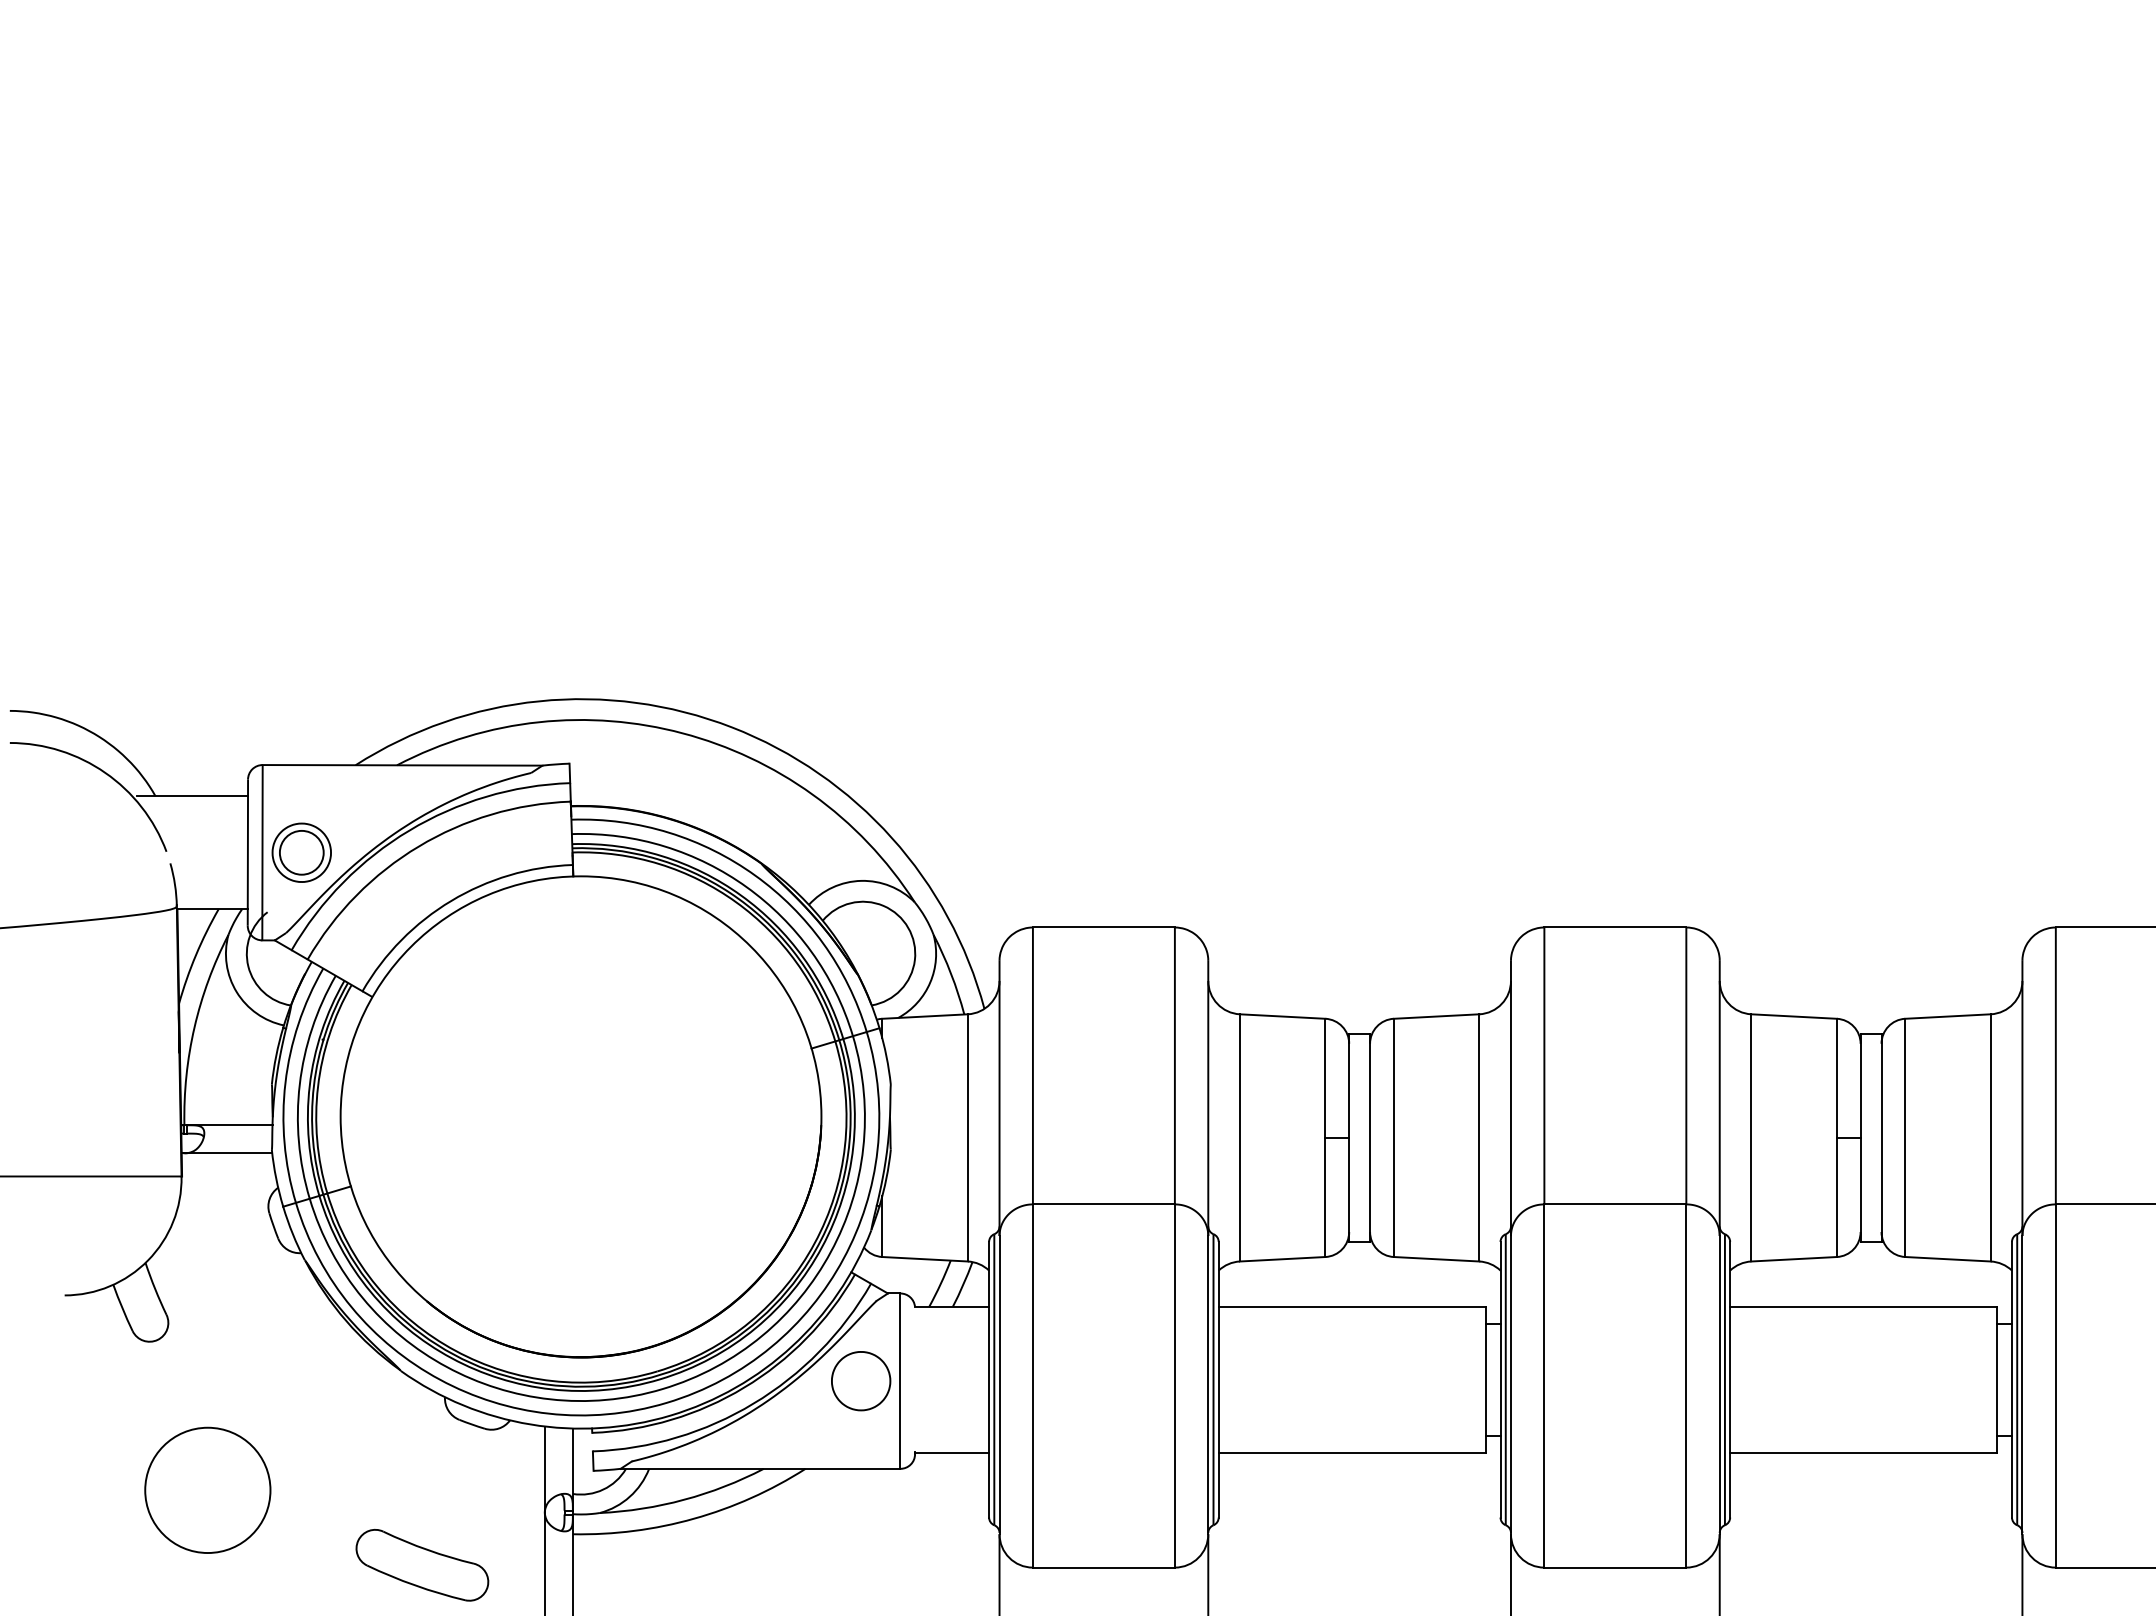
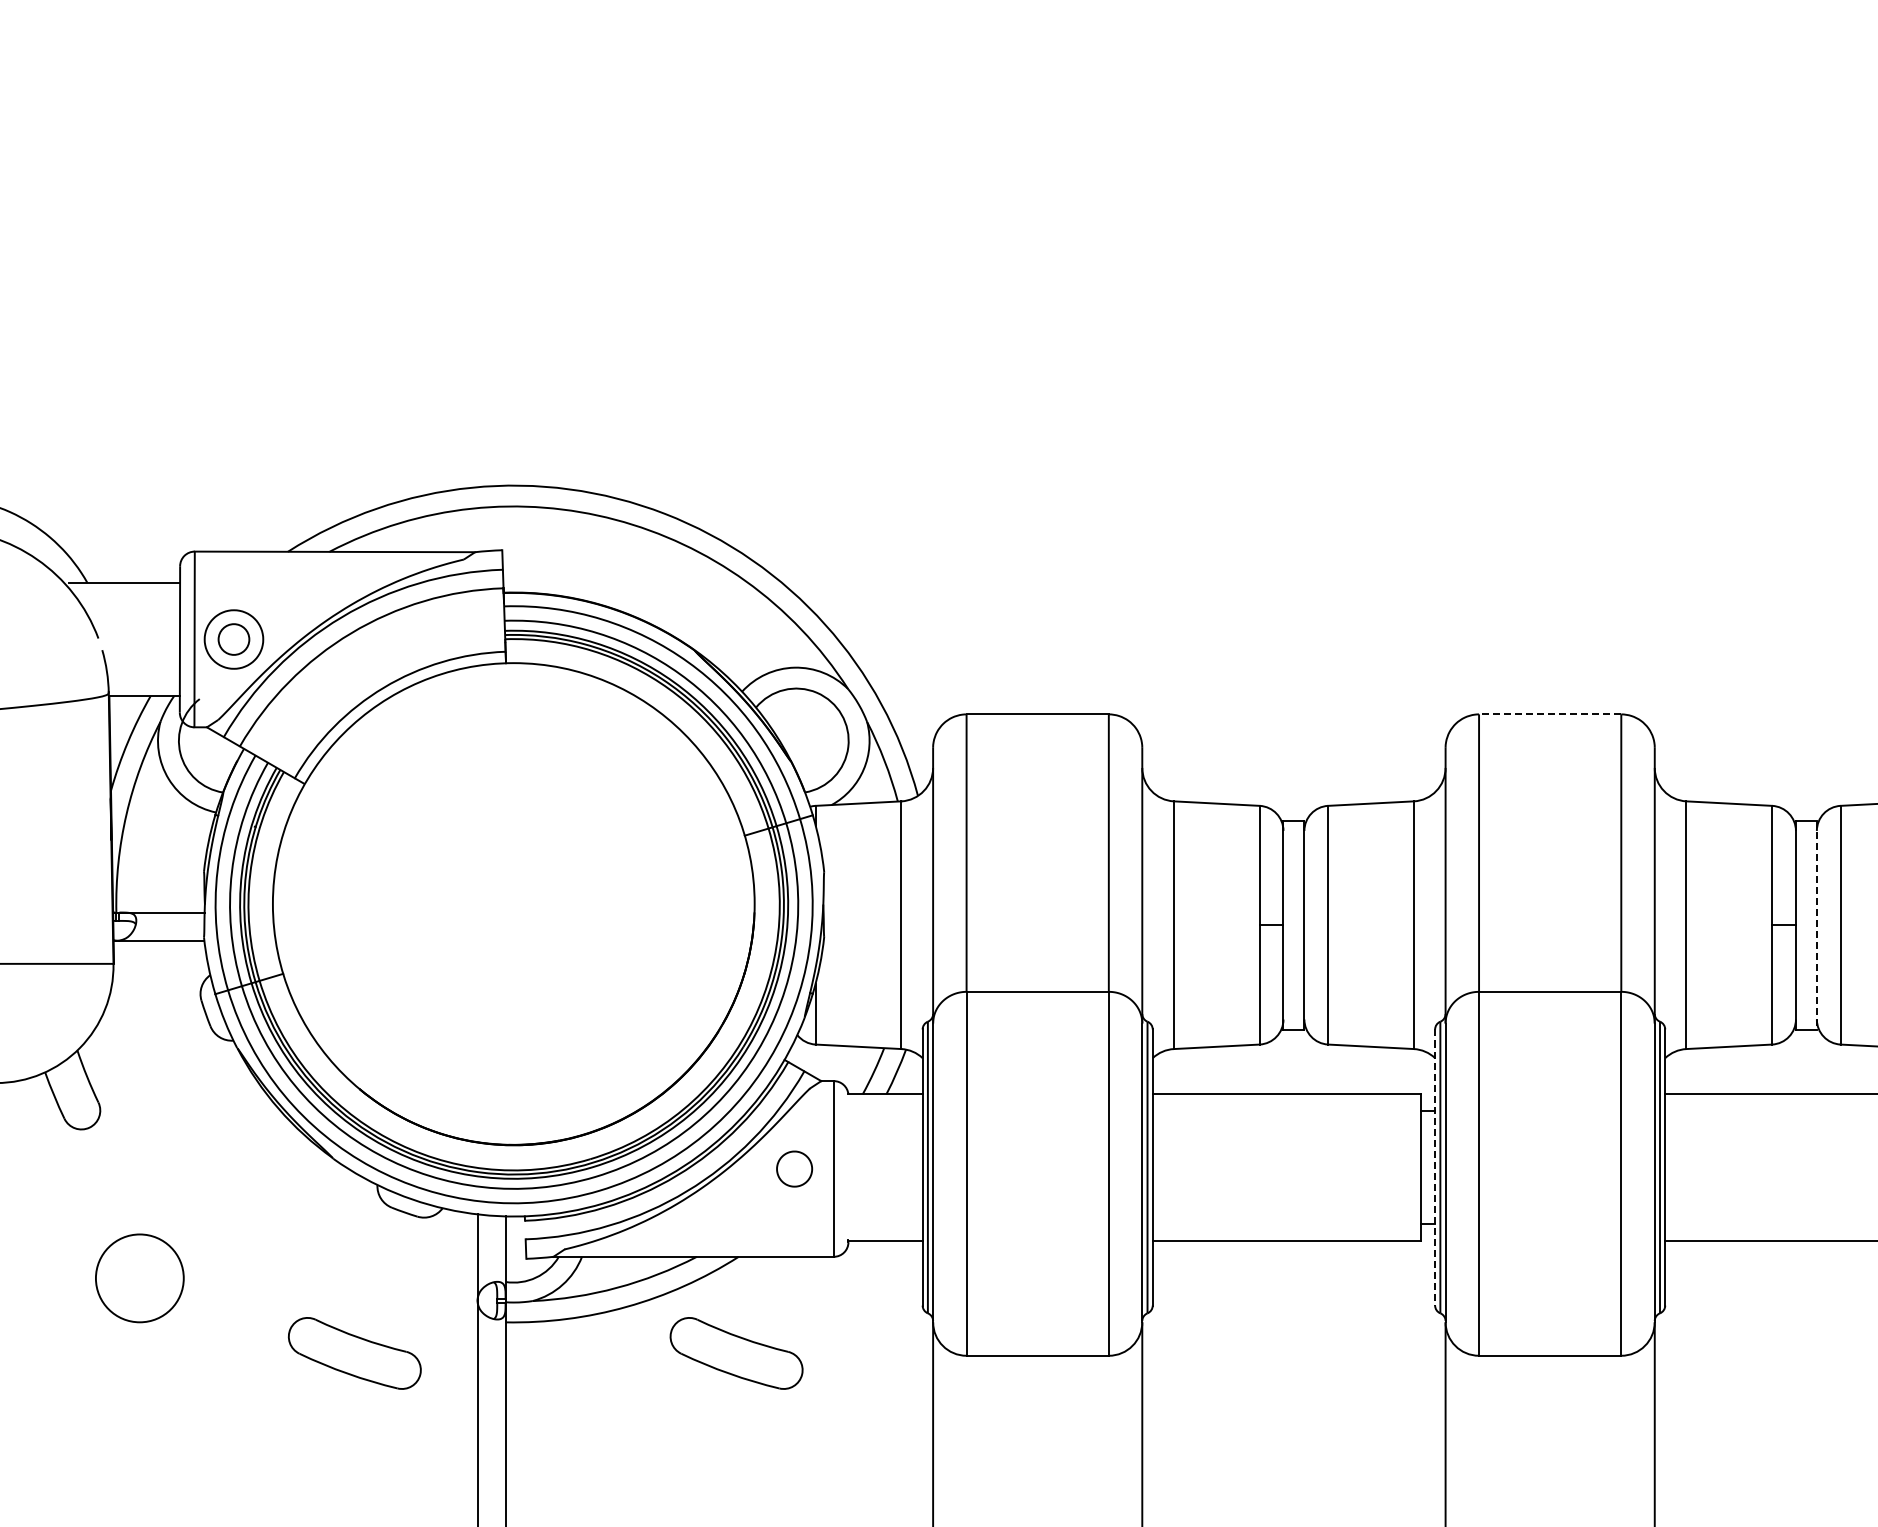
circle: (301, 852) -> (233, 639), size x0.7
line: (1615, 927) -> (1550, 714), solid -> dashed
line: (1881, 1138) -> (1816, 925), solid -> dashed
line: (1500, 1379) -> (1435, 1167), solid -> dashed
part: (861, 1381) -> (794, 1169), size x0.6
circle: (207, 1490) -> (139, 1278), size x0.7
part: (803, 1565) -> (736, 1353), added

